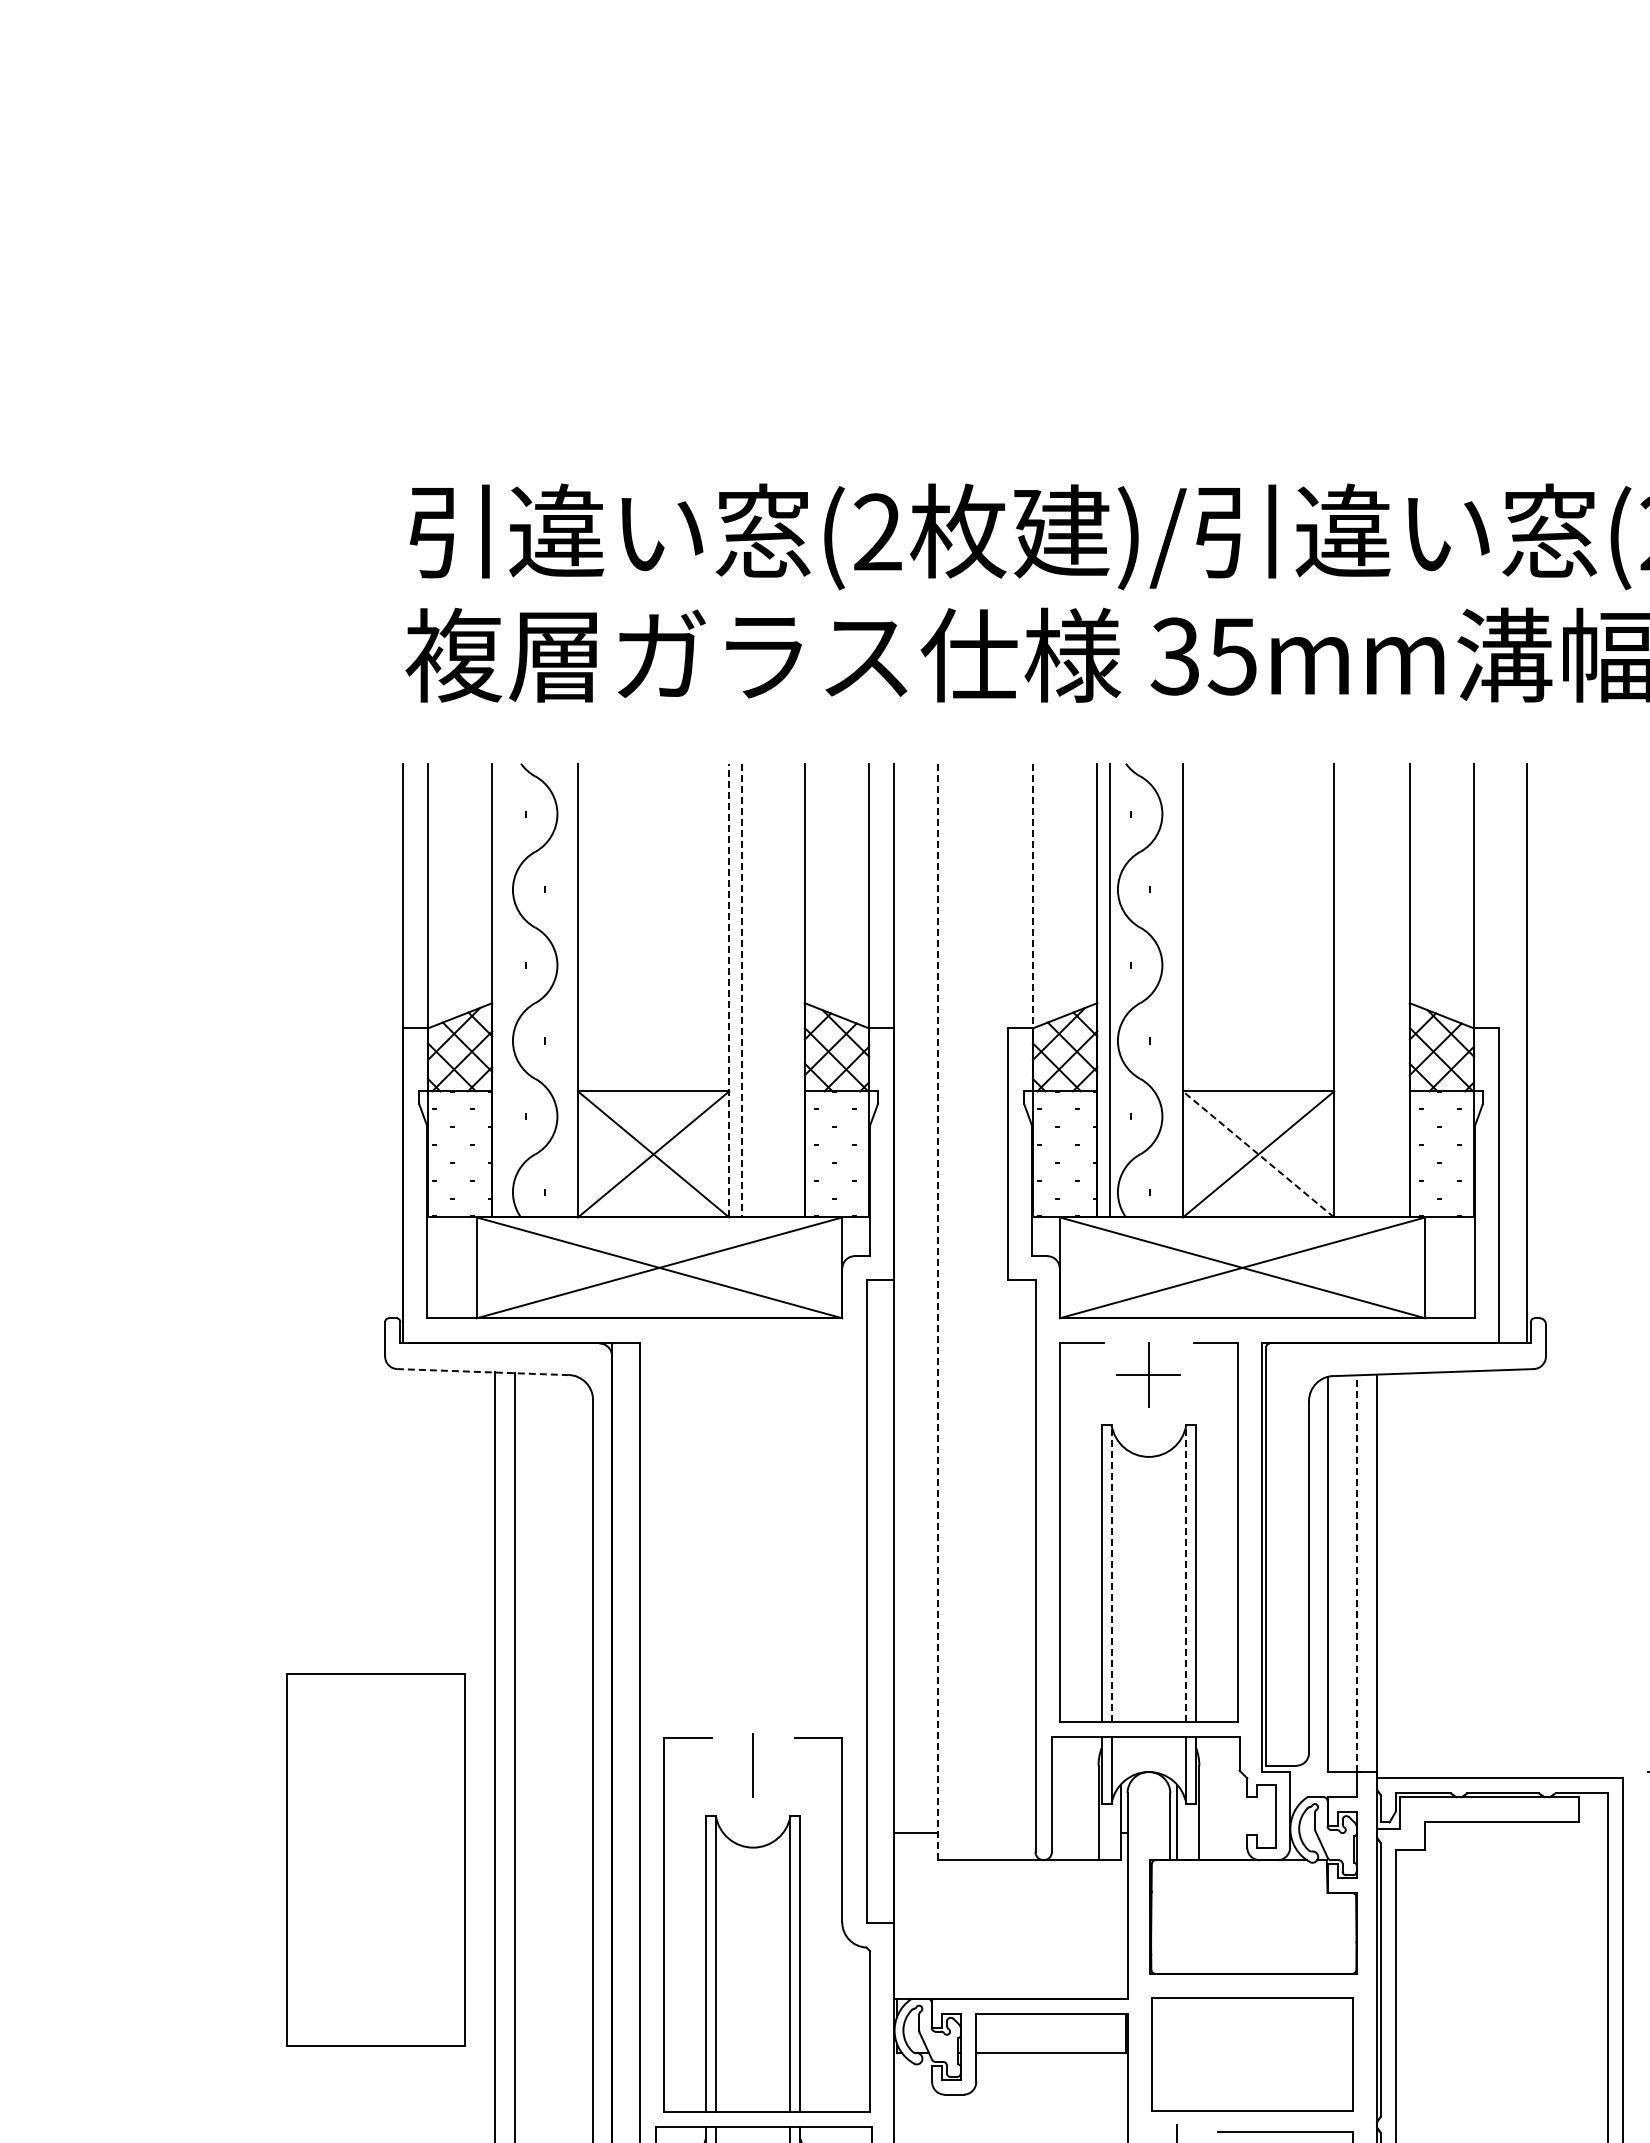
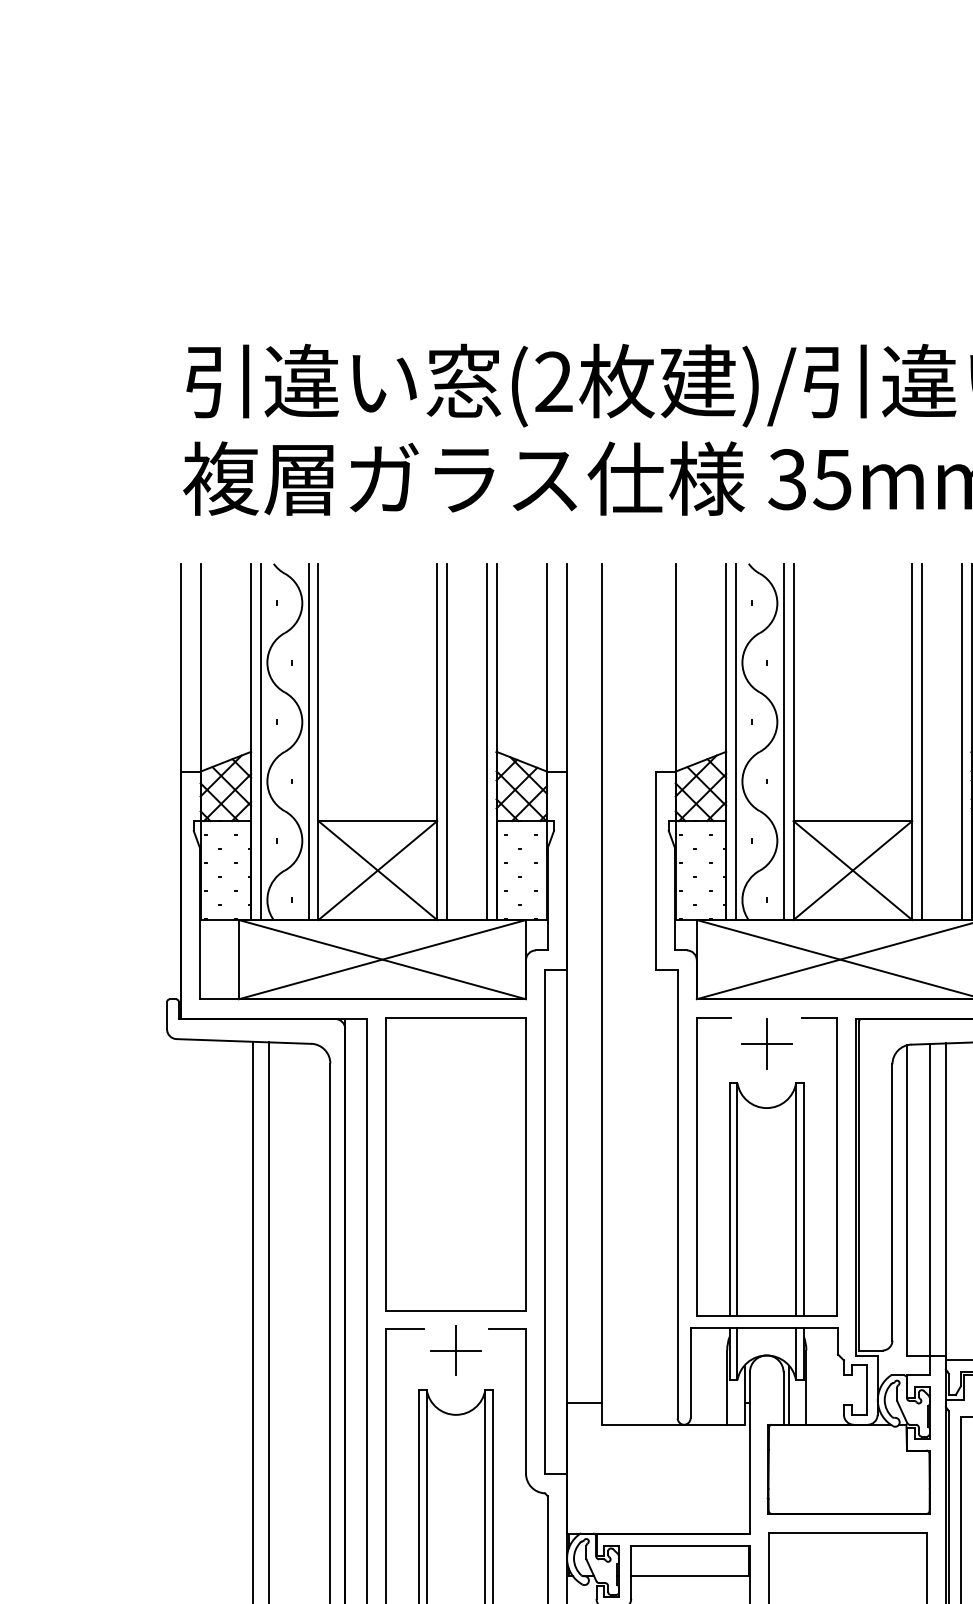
line: (1032, 896) -> (675, 668), dashed -> solid
line: (504, 990) -> (260, 741), added
line: (565, 990) -> (308, 741), added
line: (729, 990) -> (437, 741), dashed -> solid
line: (741, 990) -> (446, 741), dashed -> solid
line: (792, 990) -> (486, 741), added
line: (1170, 990) -> (783, 741), added
line: (1346, 990) -> (921, 741), added
line: (1397, 990) -> (961, 741), added
line: (1258, 1154) -> (852, 870), dashed -> solid
line: (938, 1312) -> (601, 994), dashed -> solid
line: (483, 1372) -> (244, 1041), dashed -> solid
line: (1111, 1573) -> (737, 1199), dashed -> solid
line: (1186, 1573) -> (796, 1199), dashed -> solid
line: (1356, 1573) -> (929, 1199), dashed -> solid
line: (752, 1765) -> (455, 1350), added
part: (375, 1859) -> (455, 1164), moved

